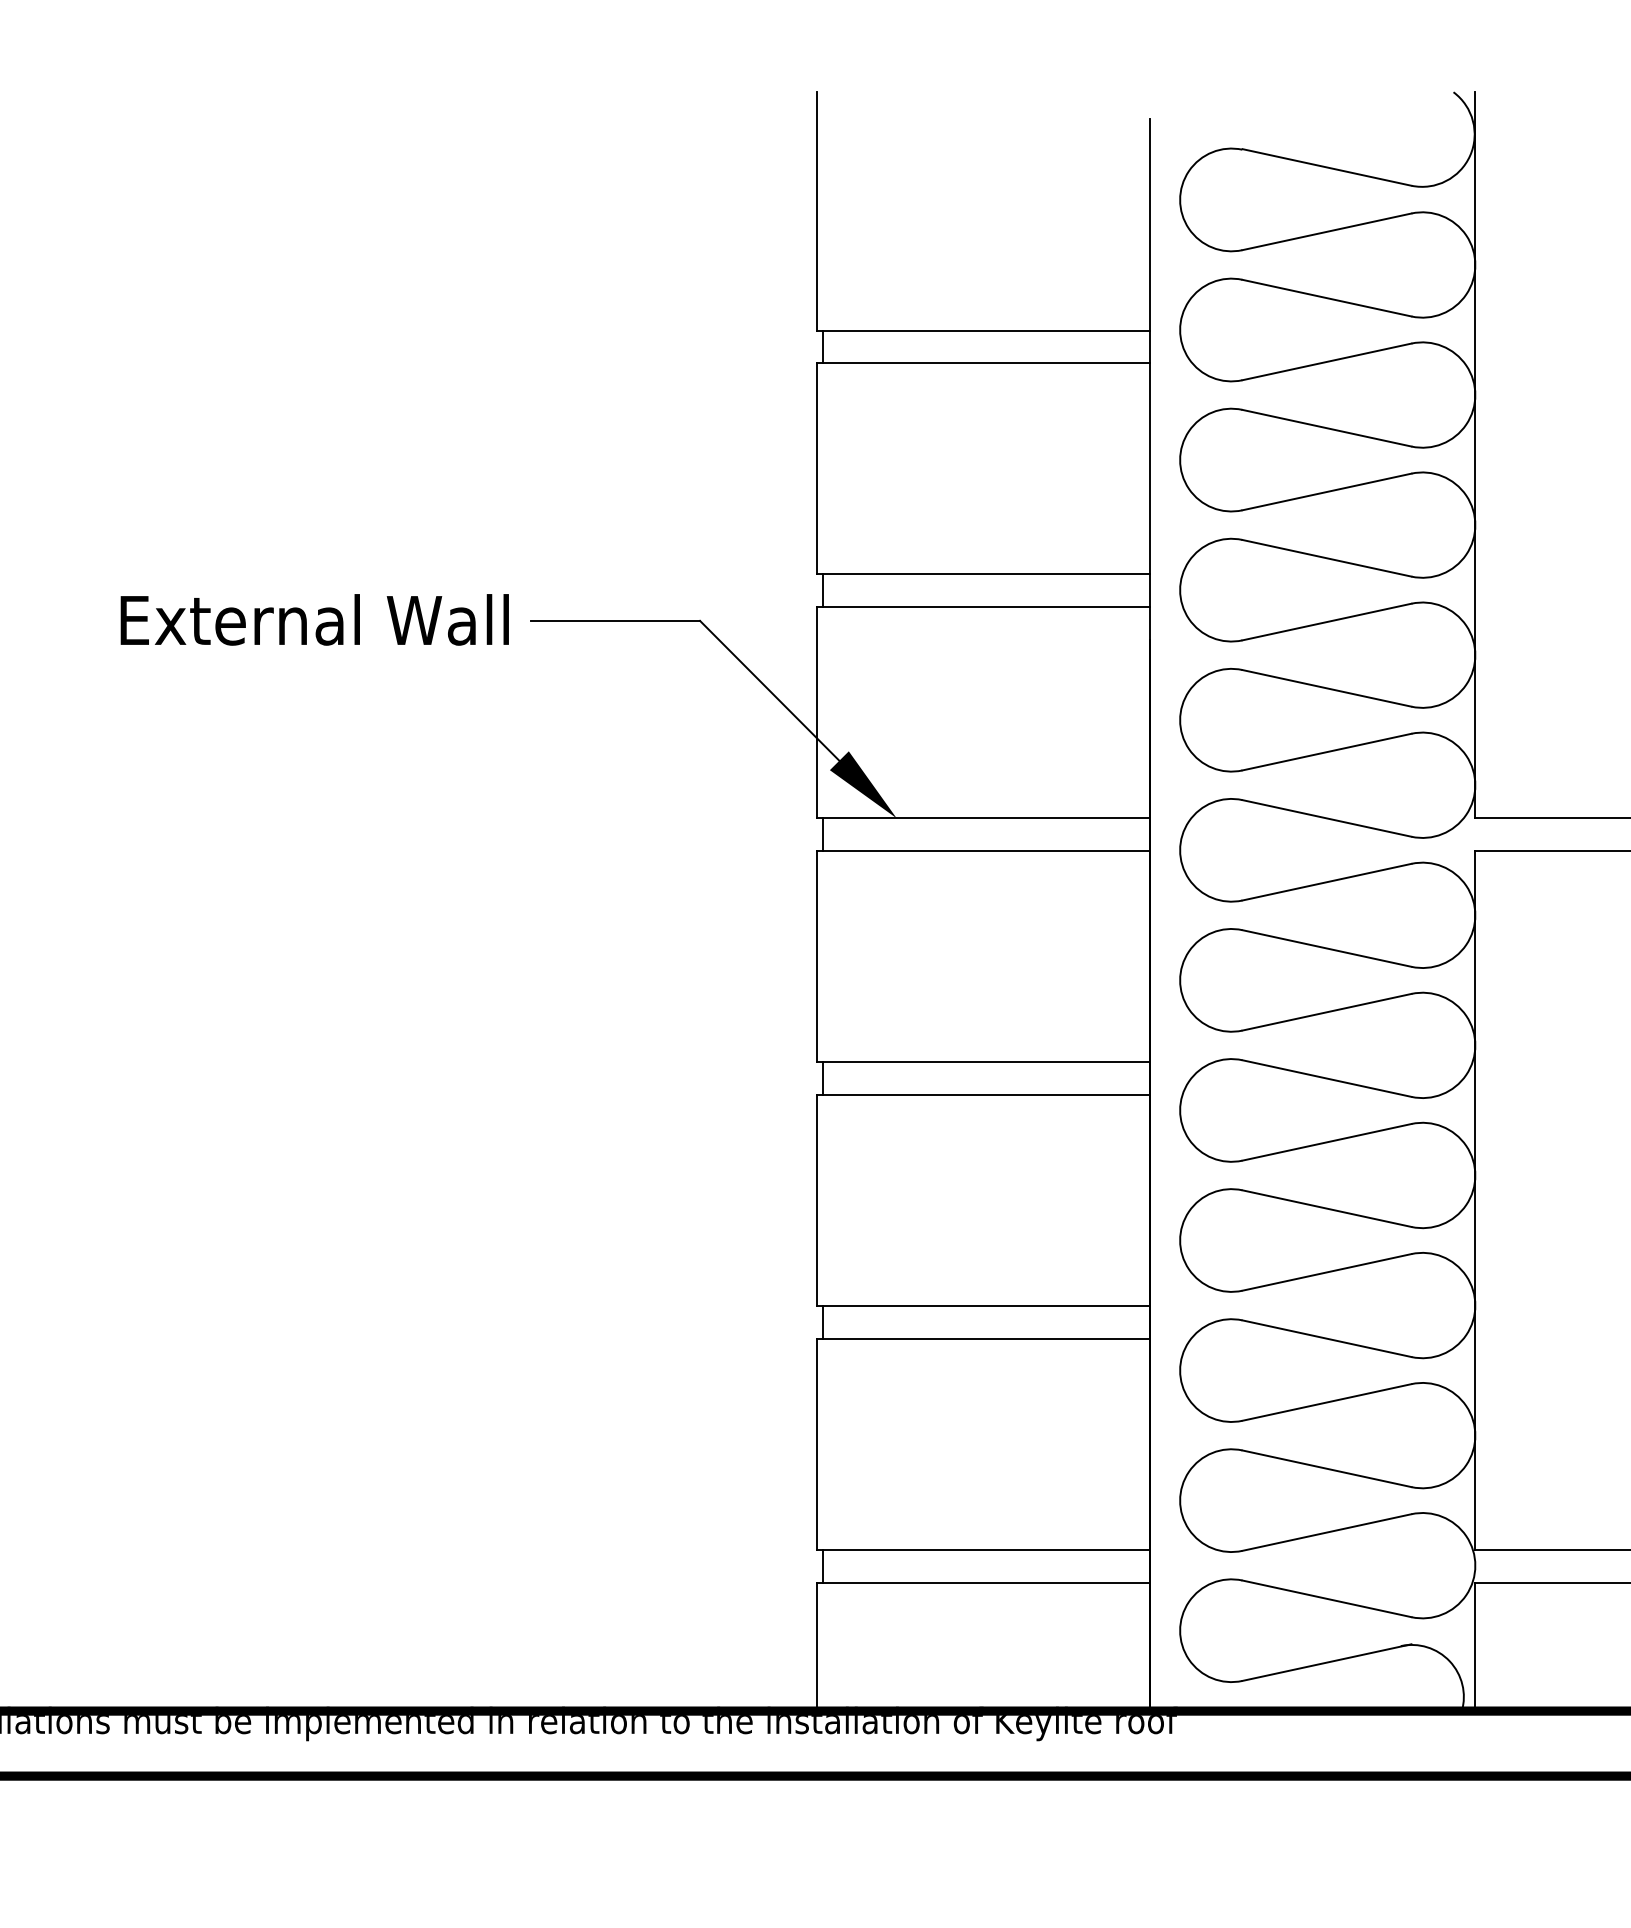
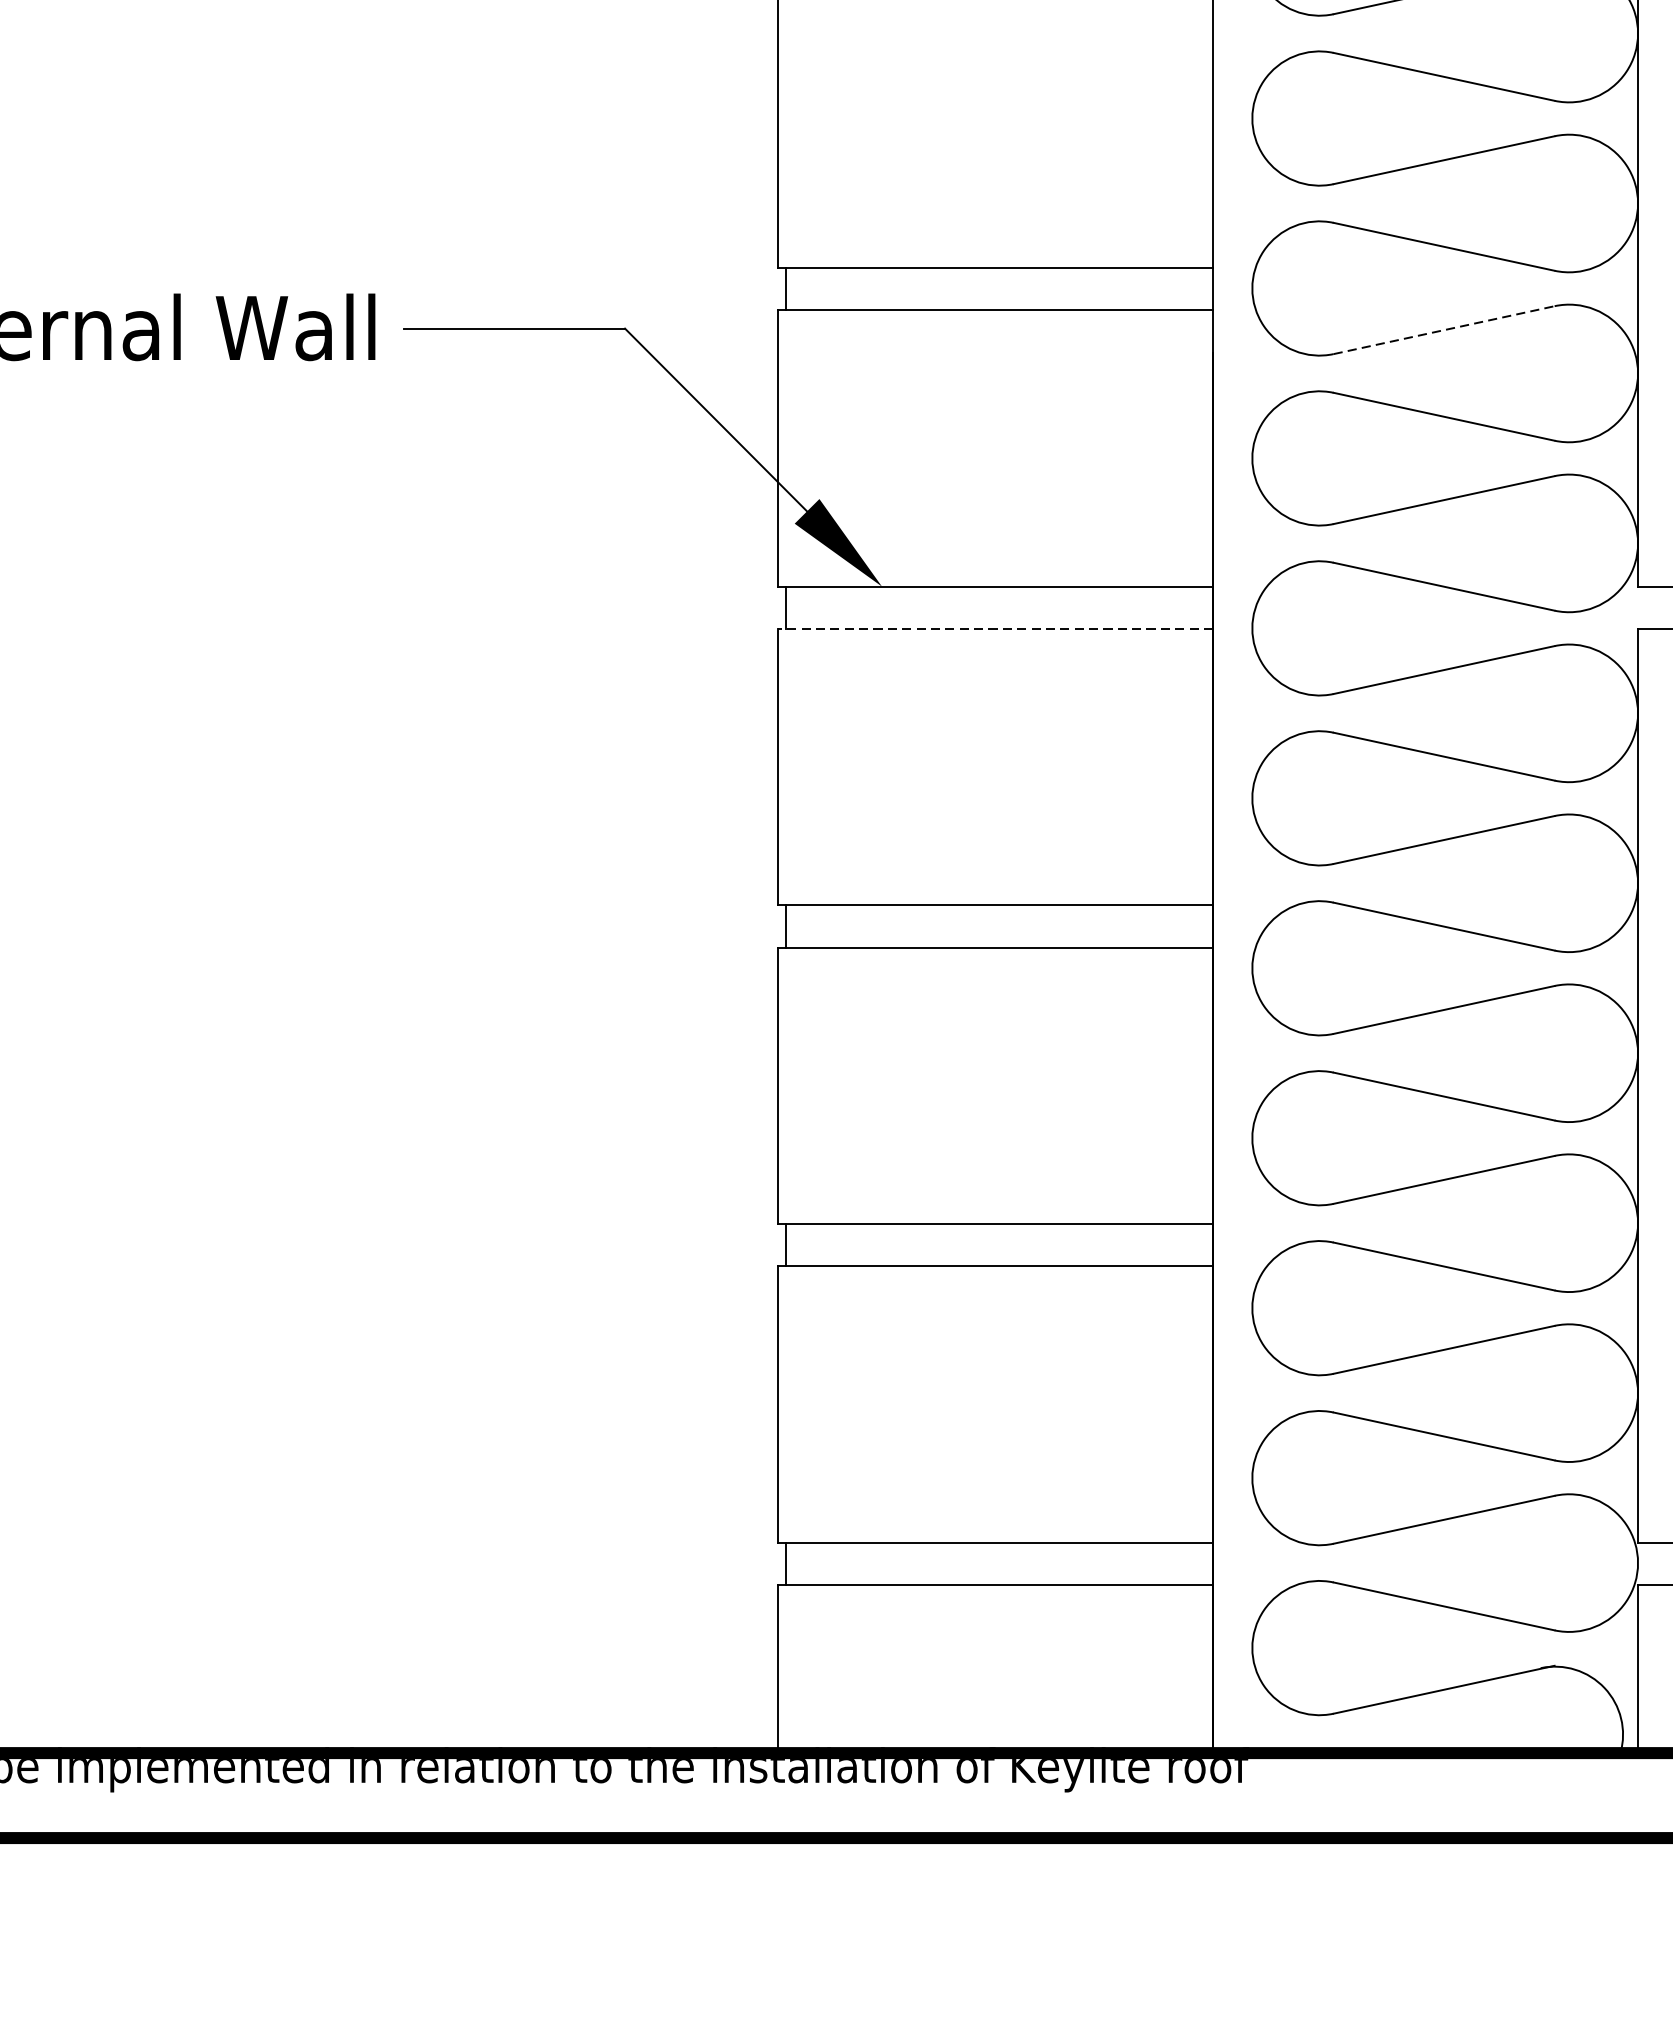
line: (1326, 622) -> (1443, 330), solid -> dashed
line: (983, 850) -> (995, 628), solid -> dashed

